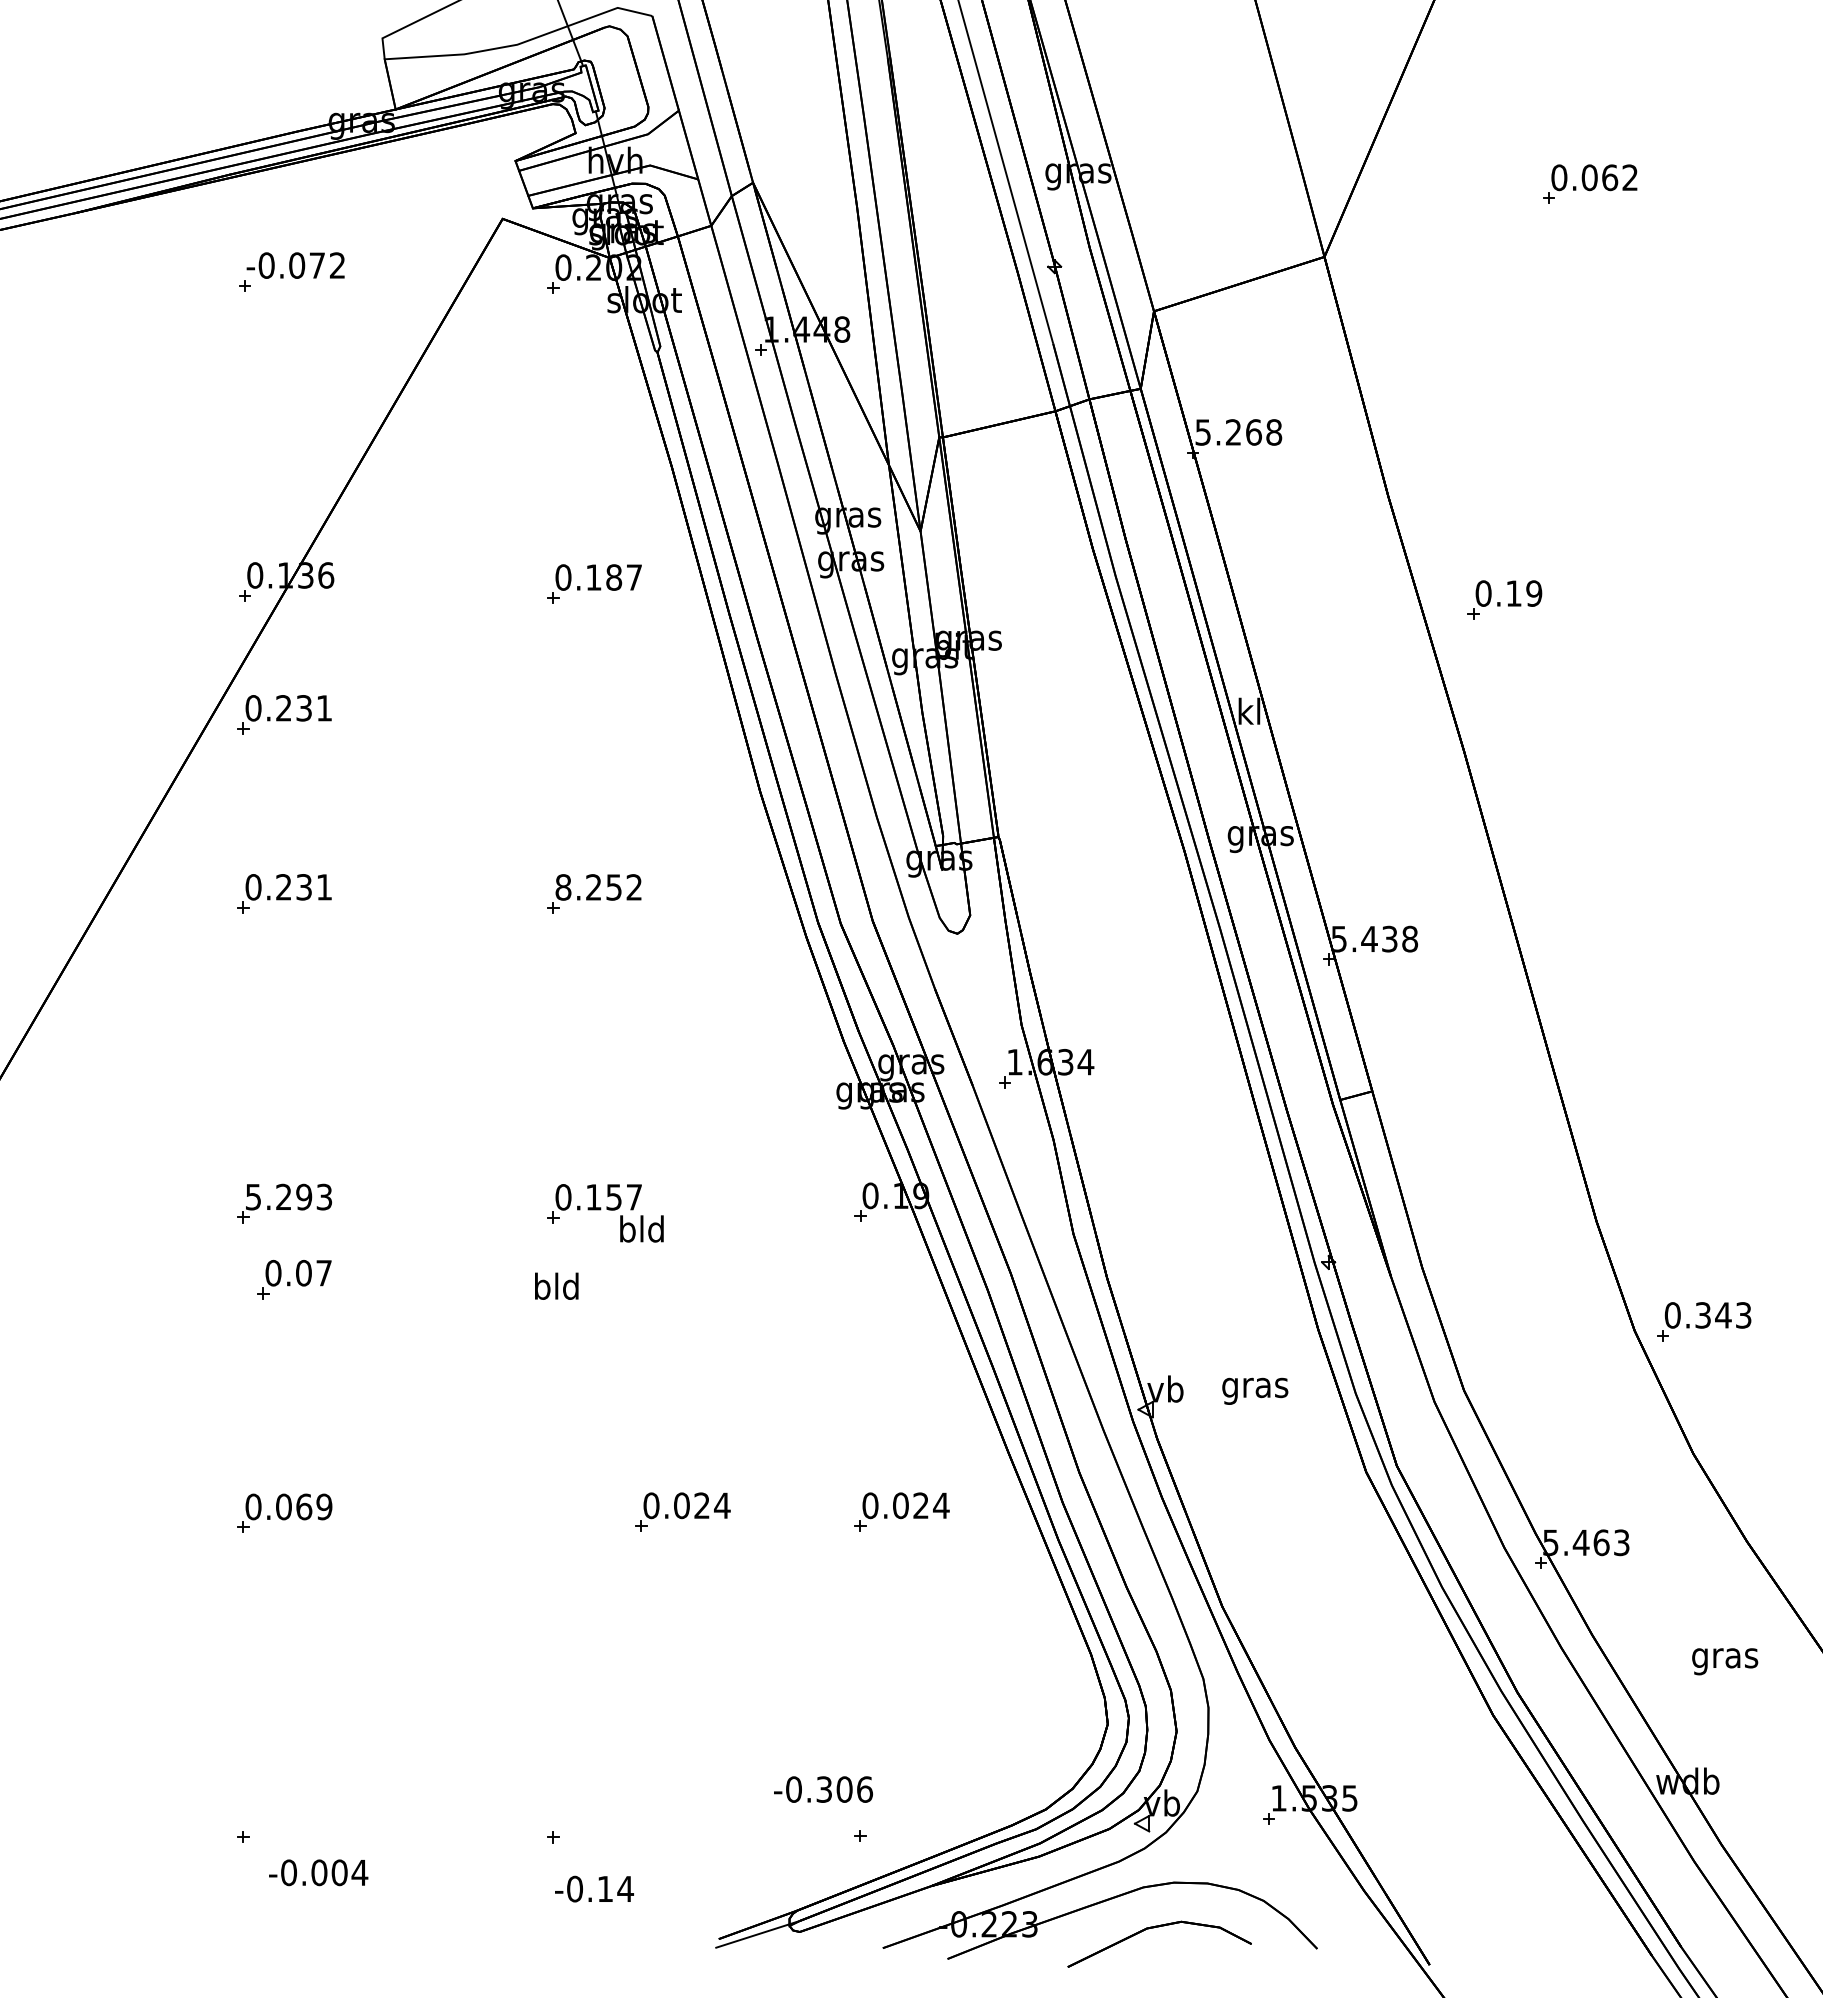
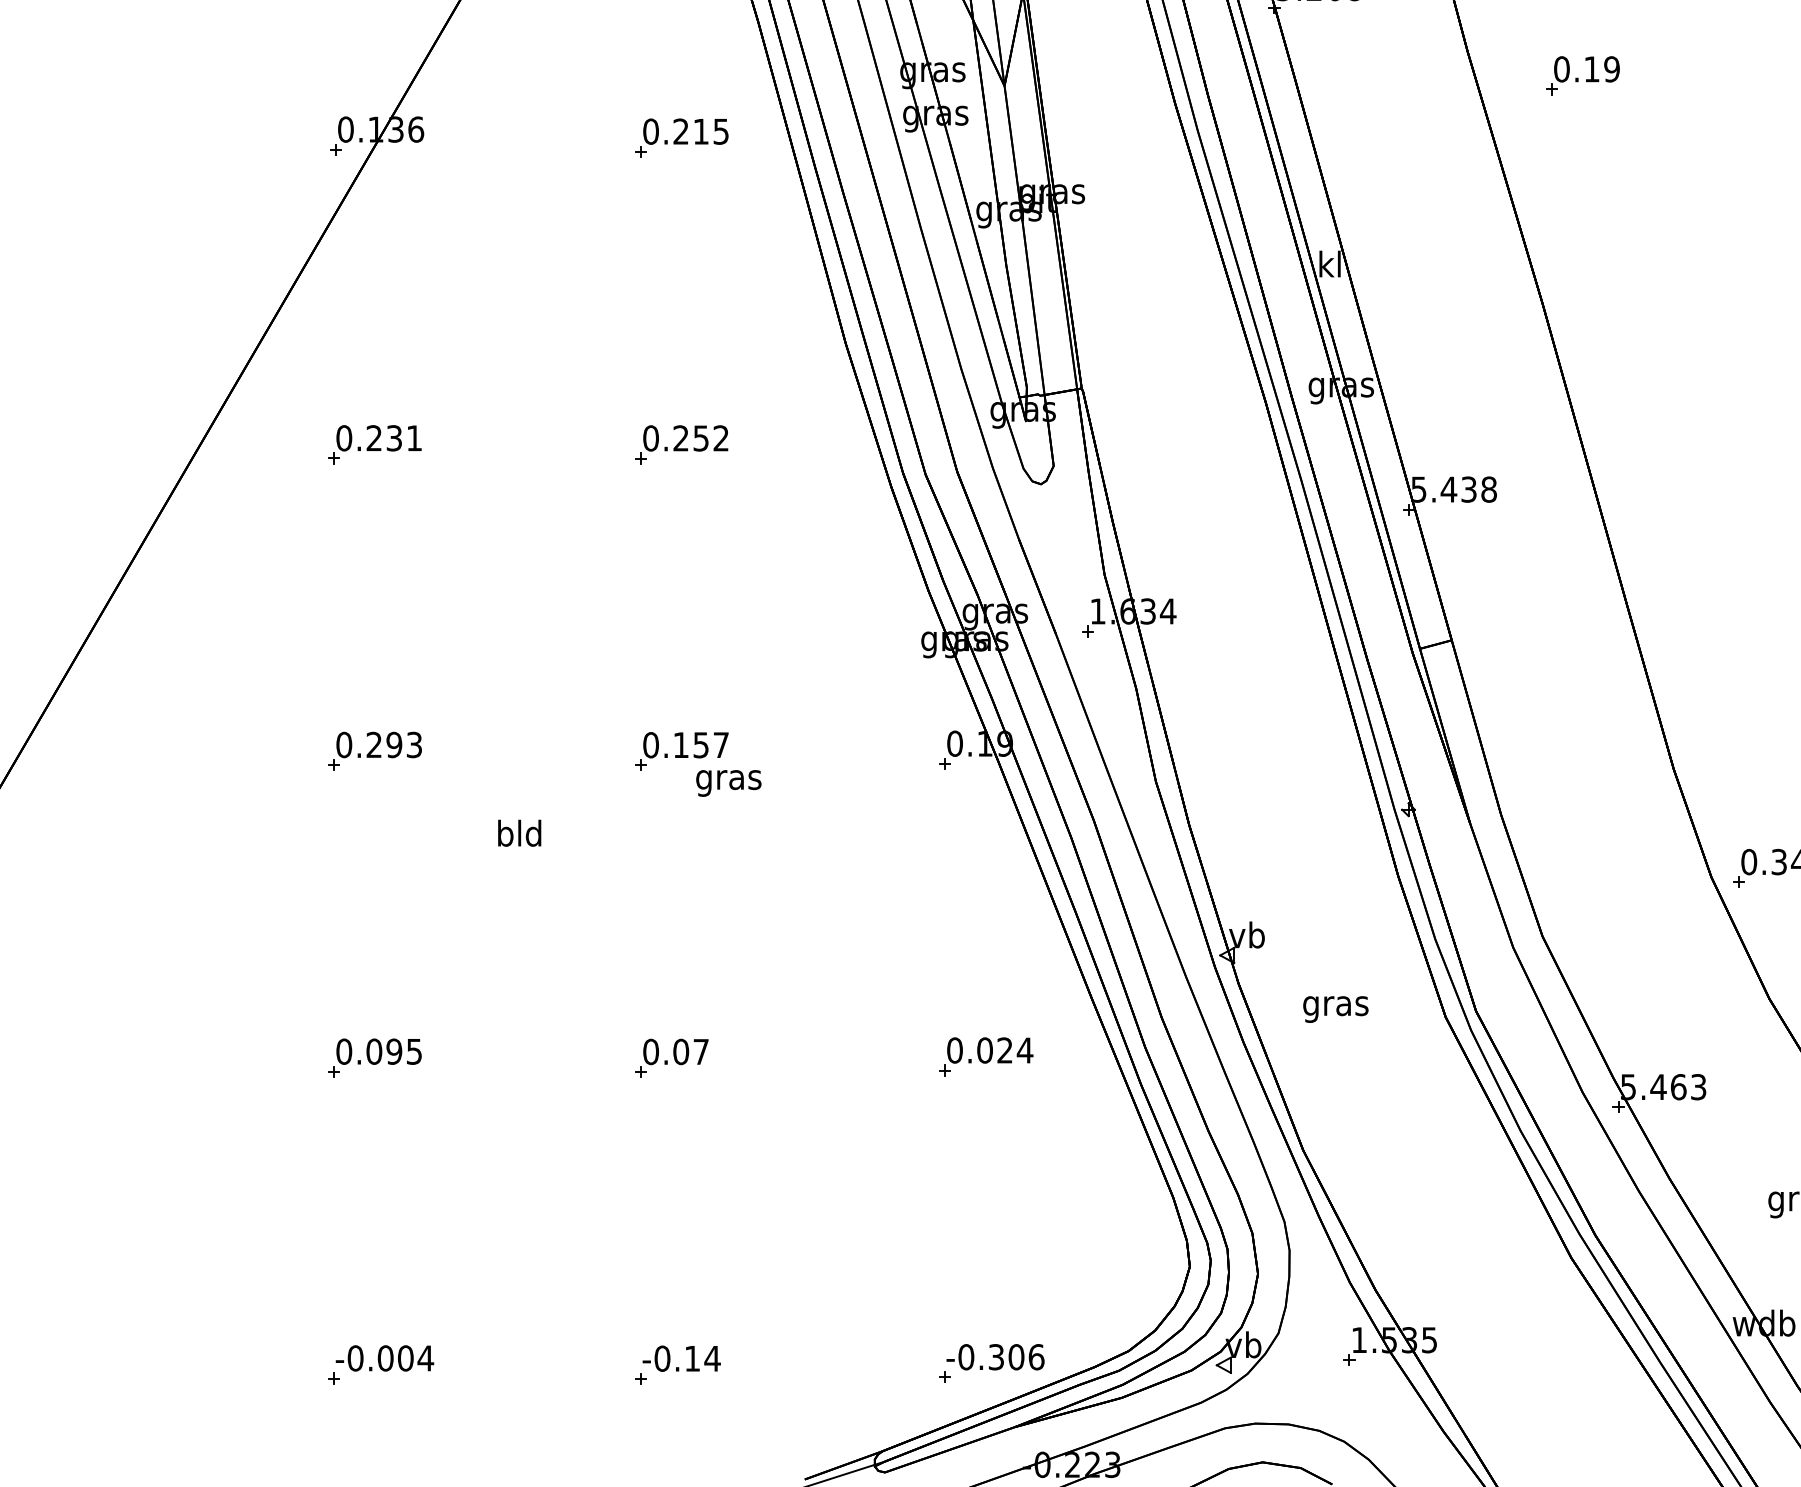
text: (613, 577) -> (700, 131), 0.187 -> 0.215
part: (1504, 599) -> (1582, 75), moved
part: (284, 714) -> (374, 267), removed
text: (563, 887) -> (651, 438), 8.252 -> 0.252
text: (253, 1196) -> (344, 744), 5.293 -> 0.293
text: (642, 1232) -> (729, 780), bld -> gras
part: (294, 1279) -> (671, 1058), moved
text: (556, 1285) -> (519, 832), moved
text: (1255, 1390) -> (1336, 1008), moved
text: (314, 1506) -> (404, 1051), 0.069 -> 0.095
part: (682, 1511) -> (768, 1056), removed
text: (823, 1789) -> (995, 1357), moved
text: (318, 1872) -> (384, 1358), moved
text: (594, 1888) -> (681, 1358), moved

